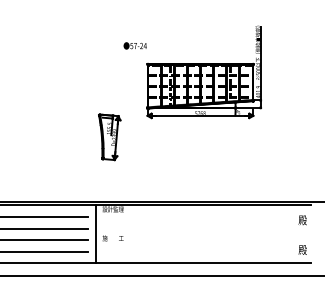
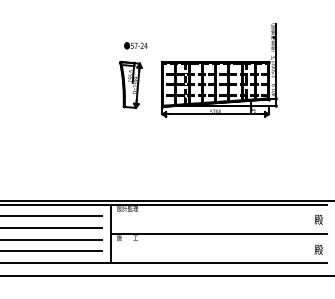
text: (134, 45) -> (135, 45), moved
part: (109, 136) -> (130, 84), moved
line: (204, 233) -> (219, 233), added

